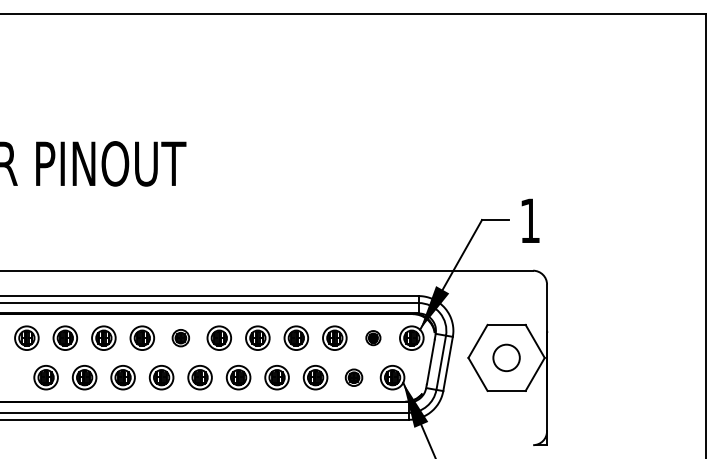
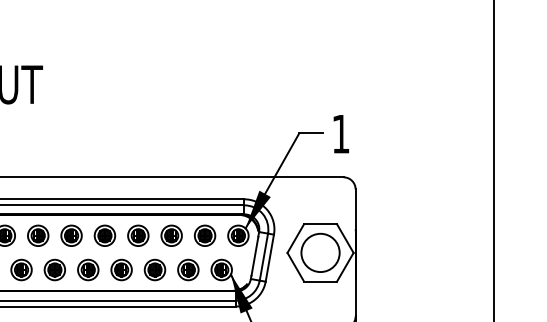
part: (180, 337) -> (37, 235), size x1.43
part: (373, 337) -> (205, 235), size x1.67
circle: (506, 357) -> (320, 252), size x1.67
part: (353, 377) -> (187, 269), size x1.43

